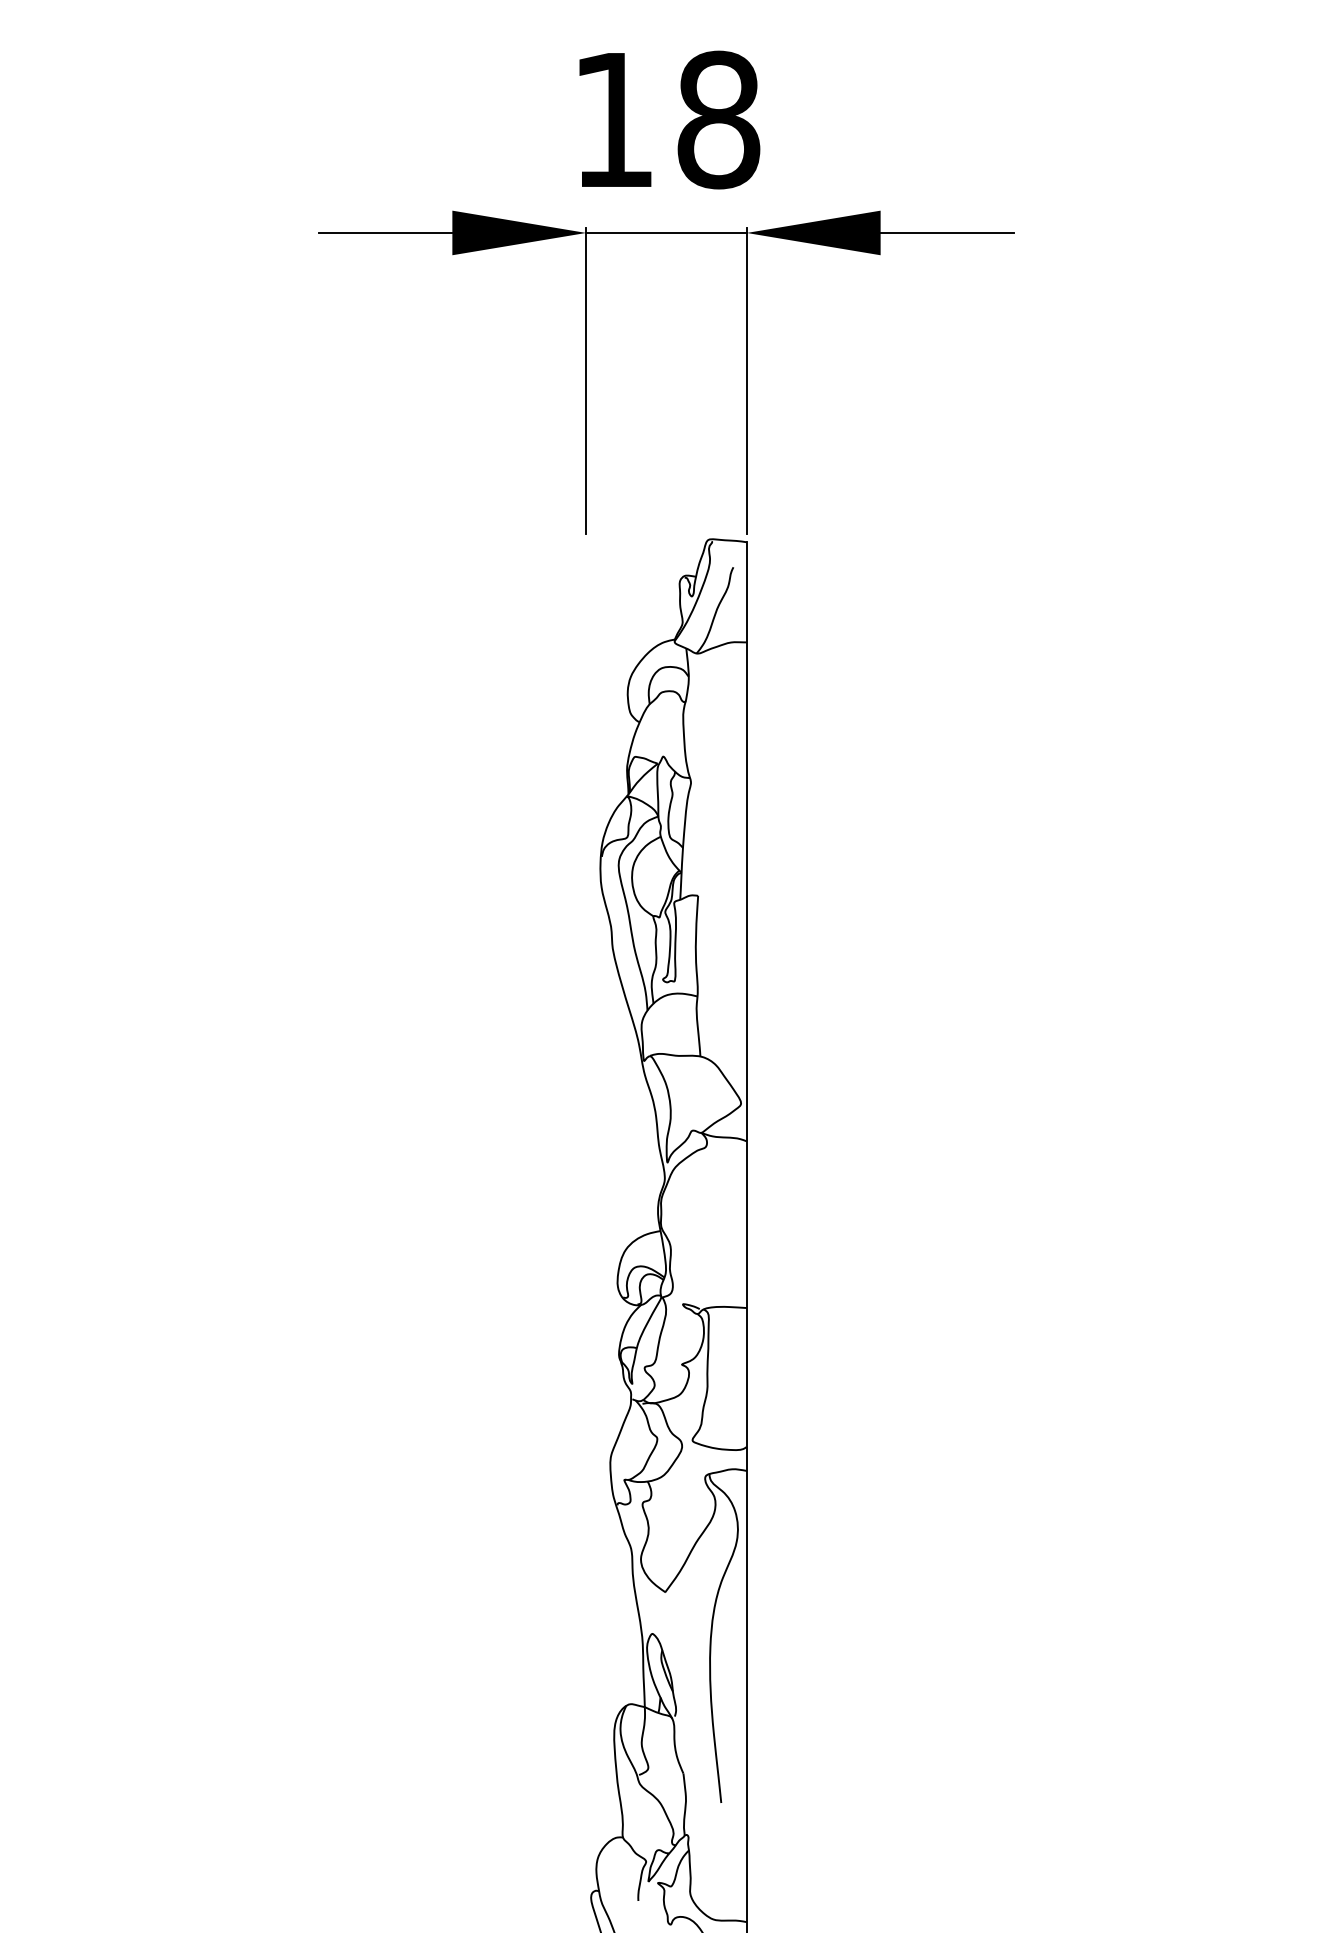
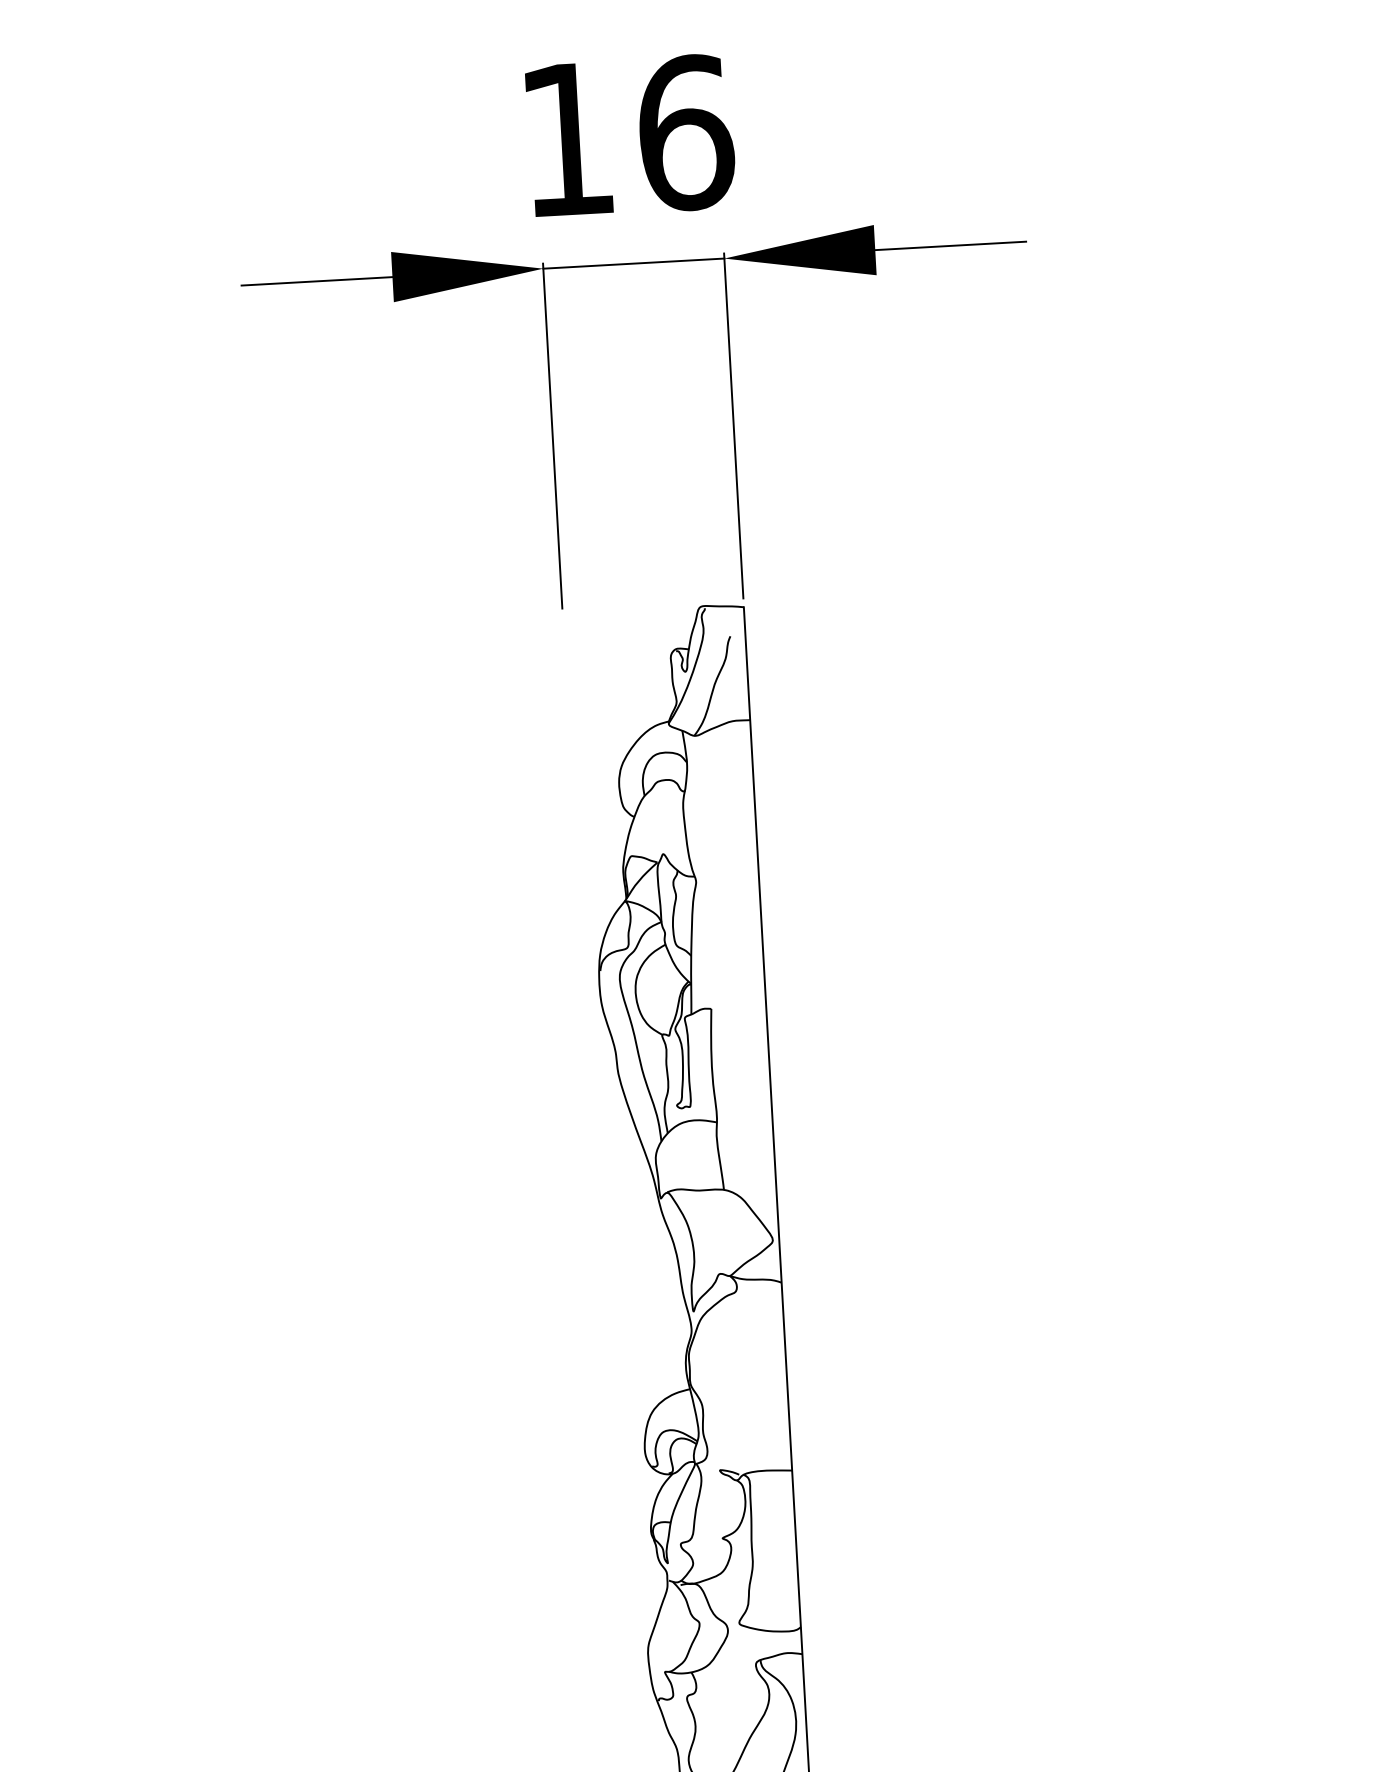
text: (719, 119) -> (686, 132), 18 -> 16

